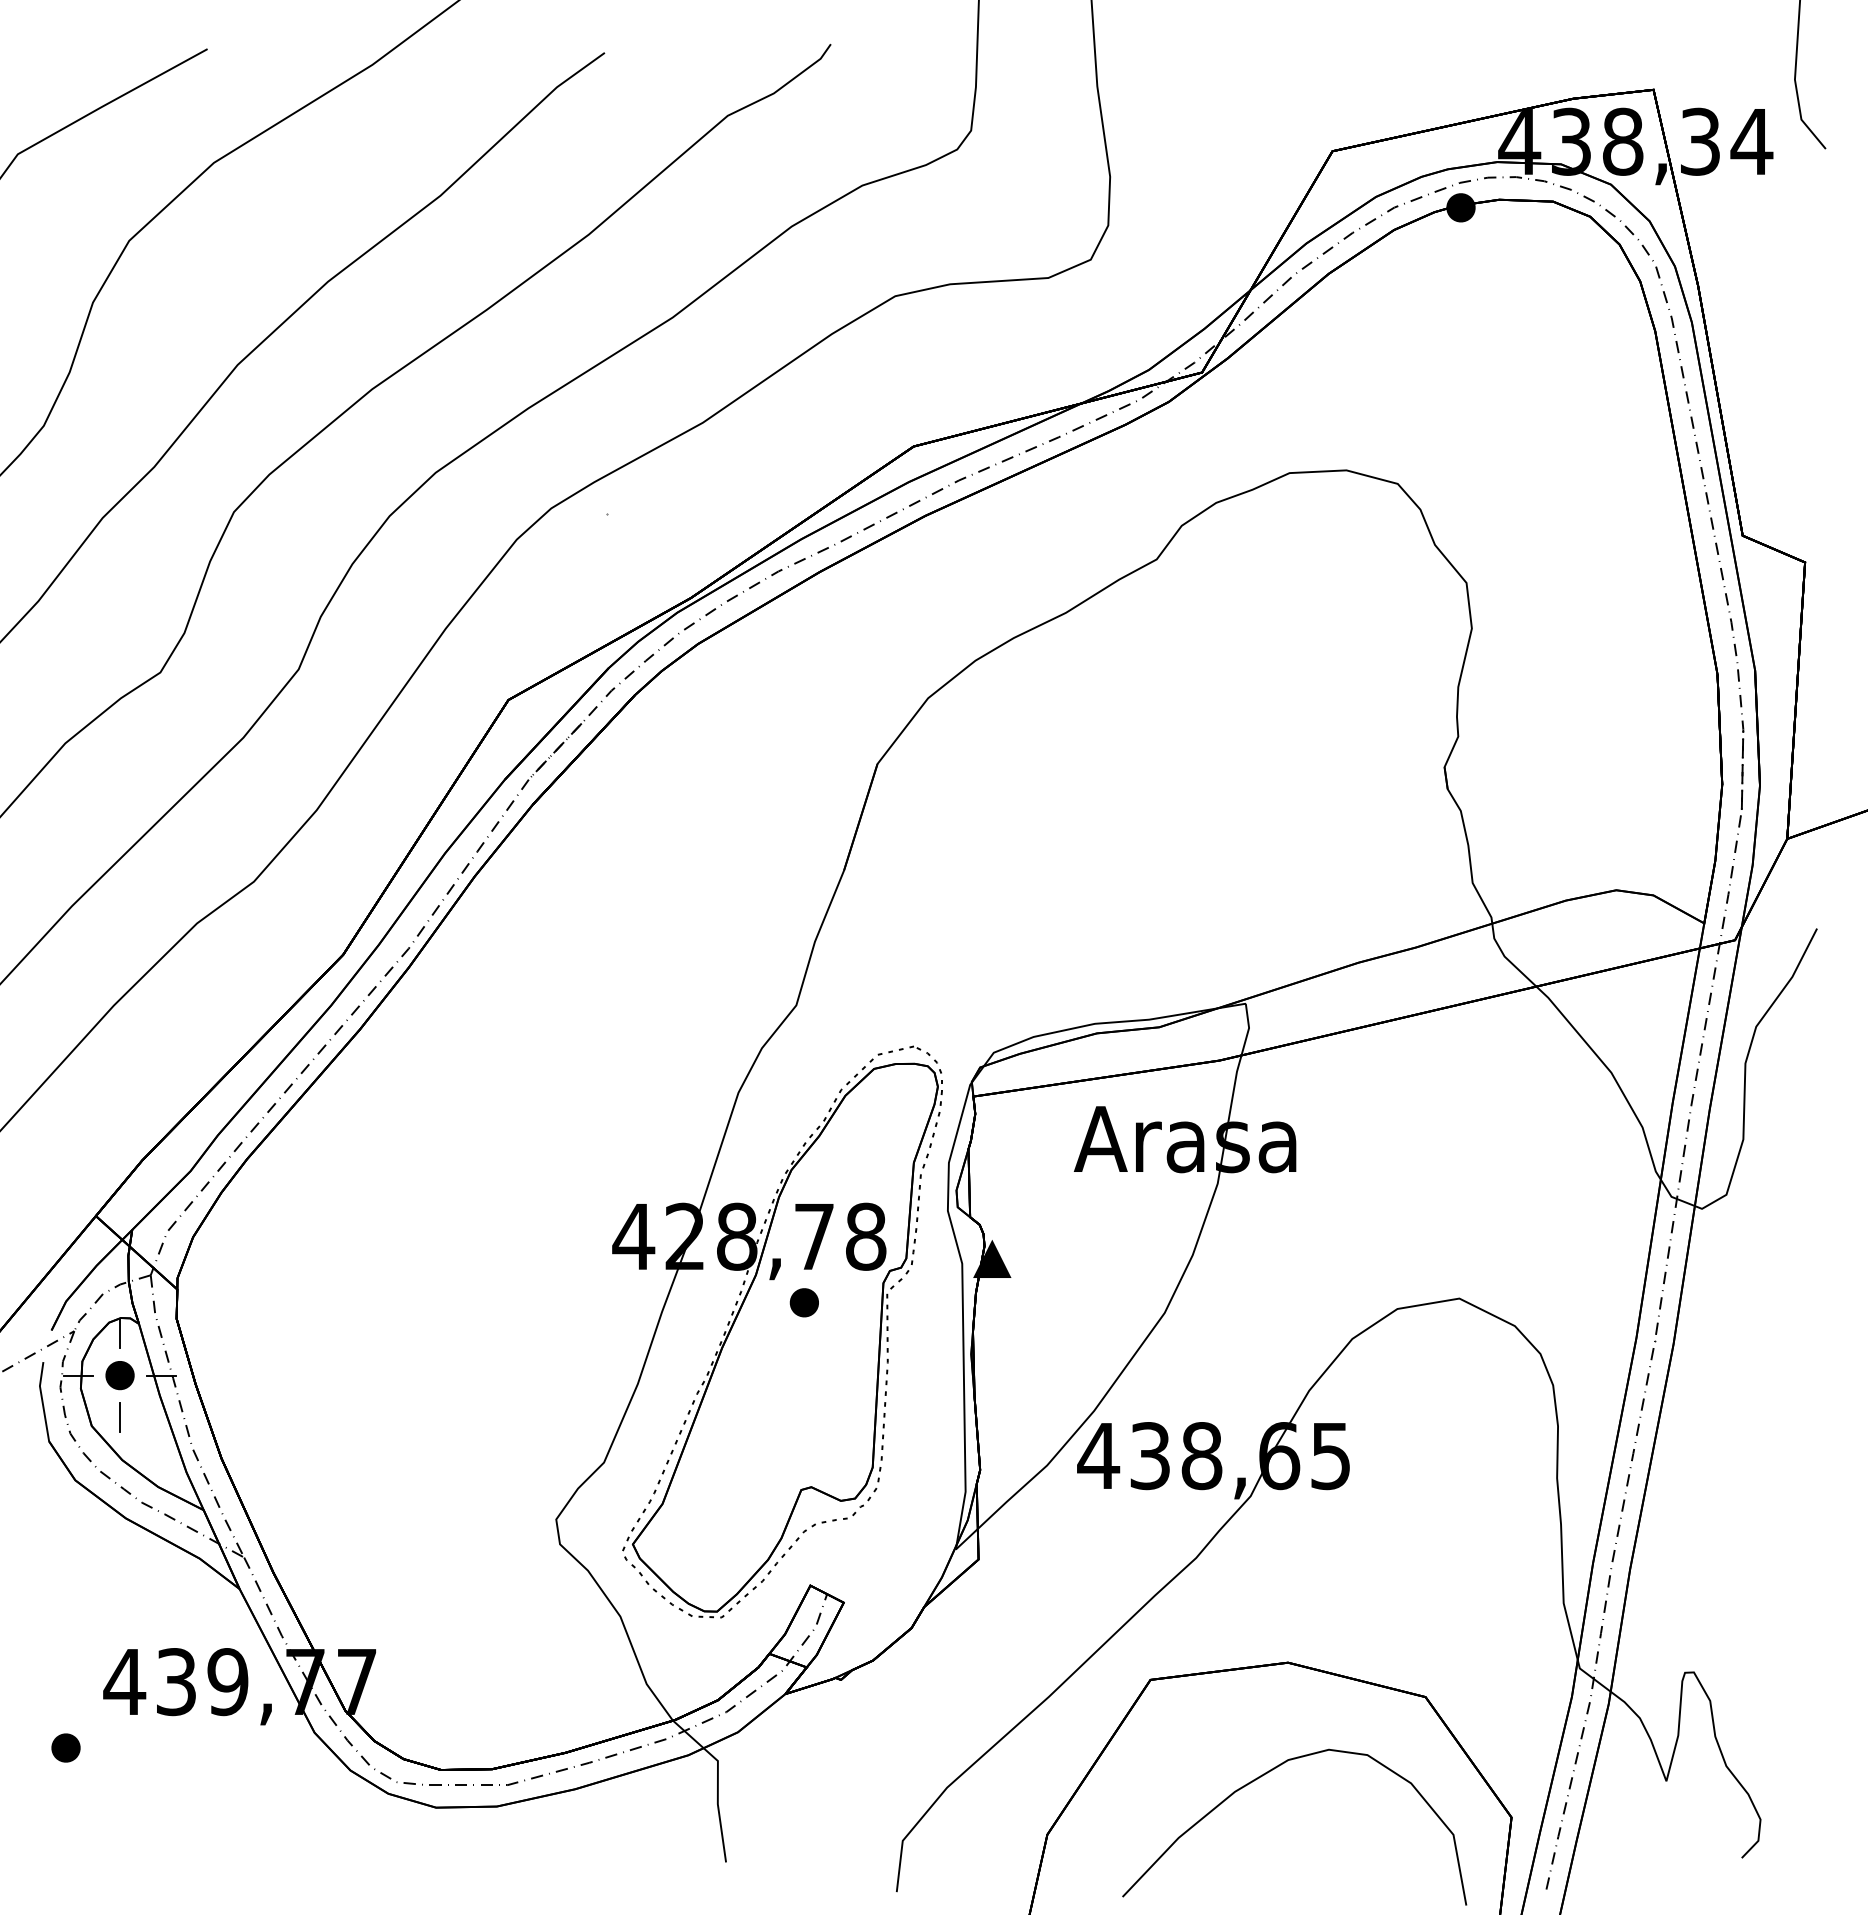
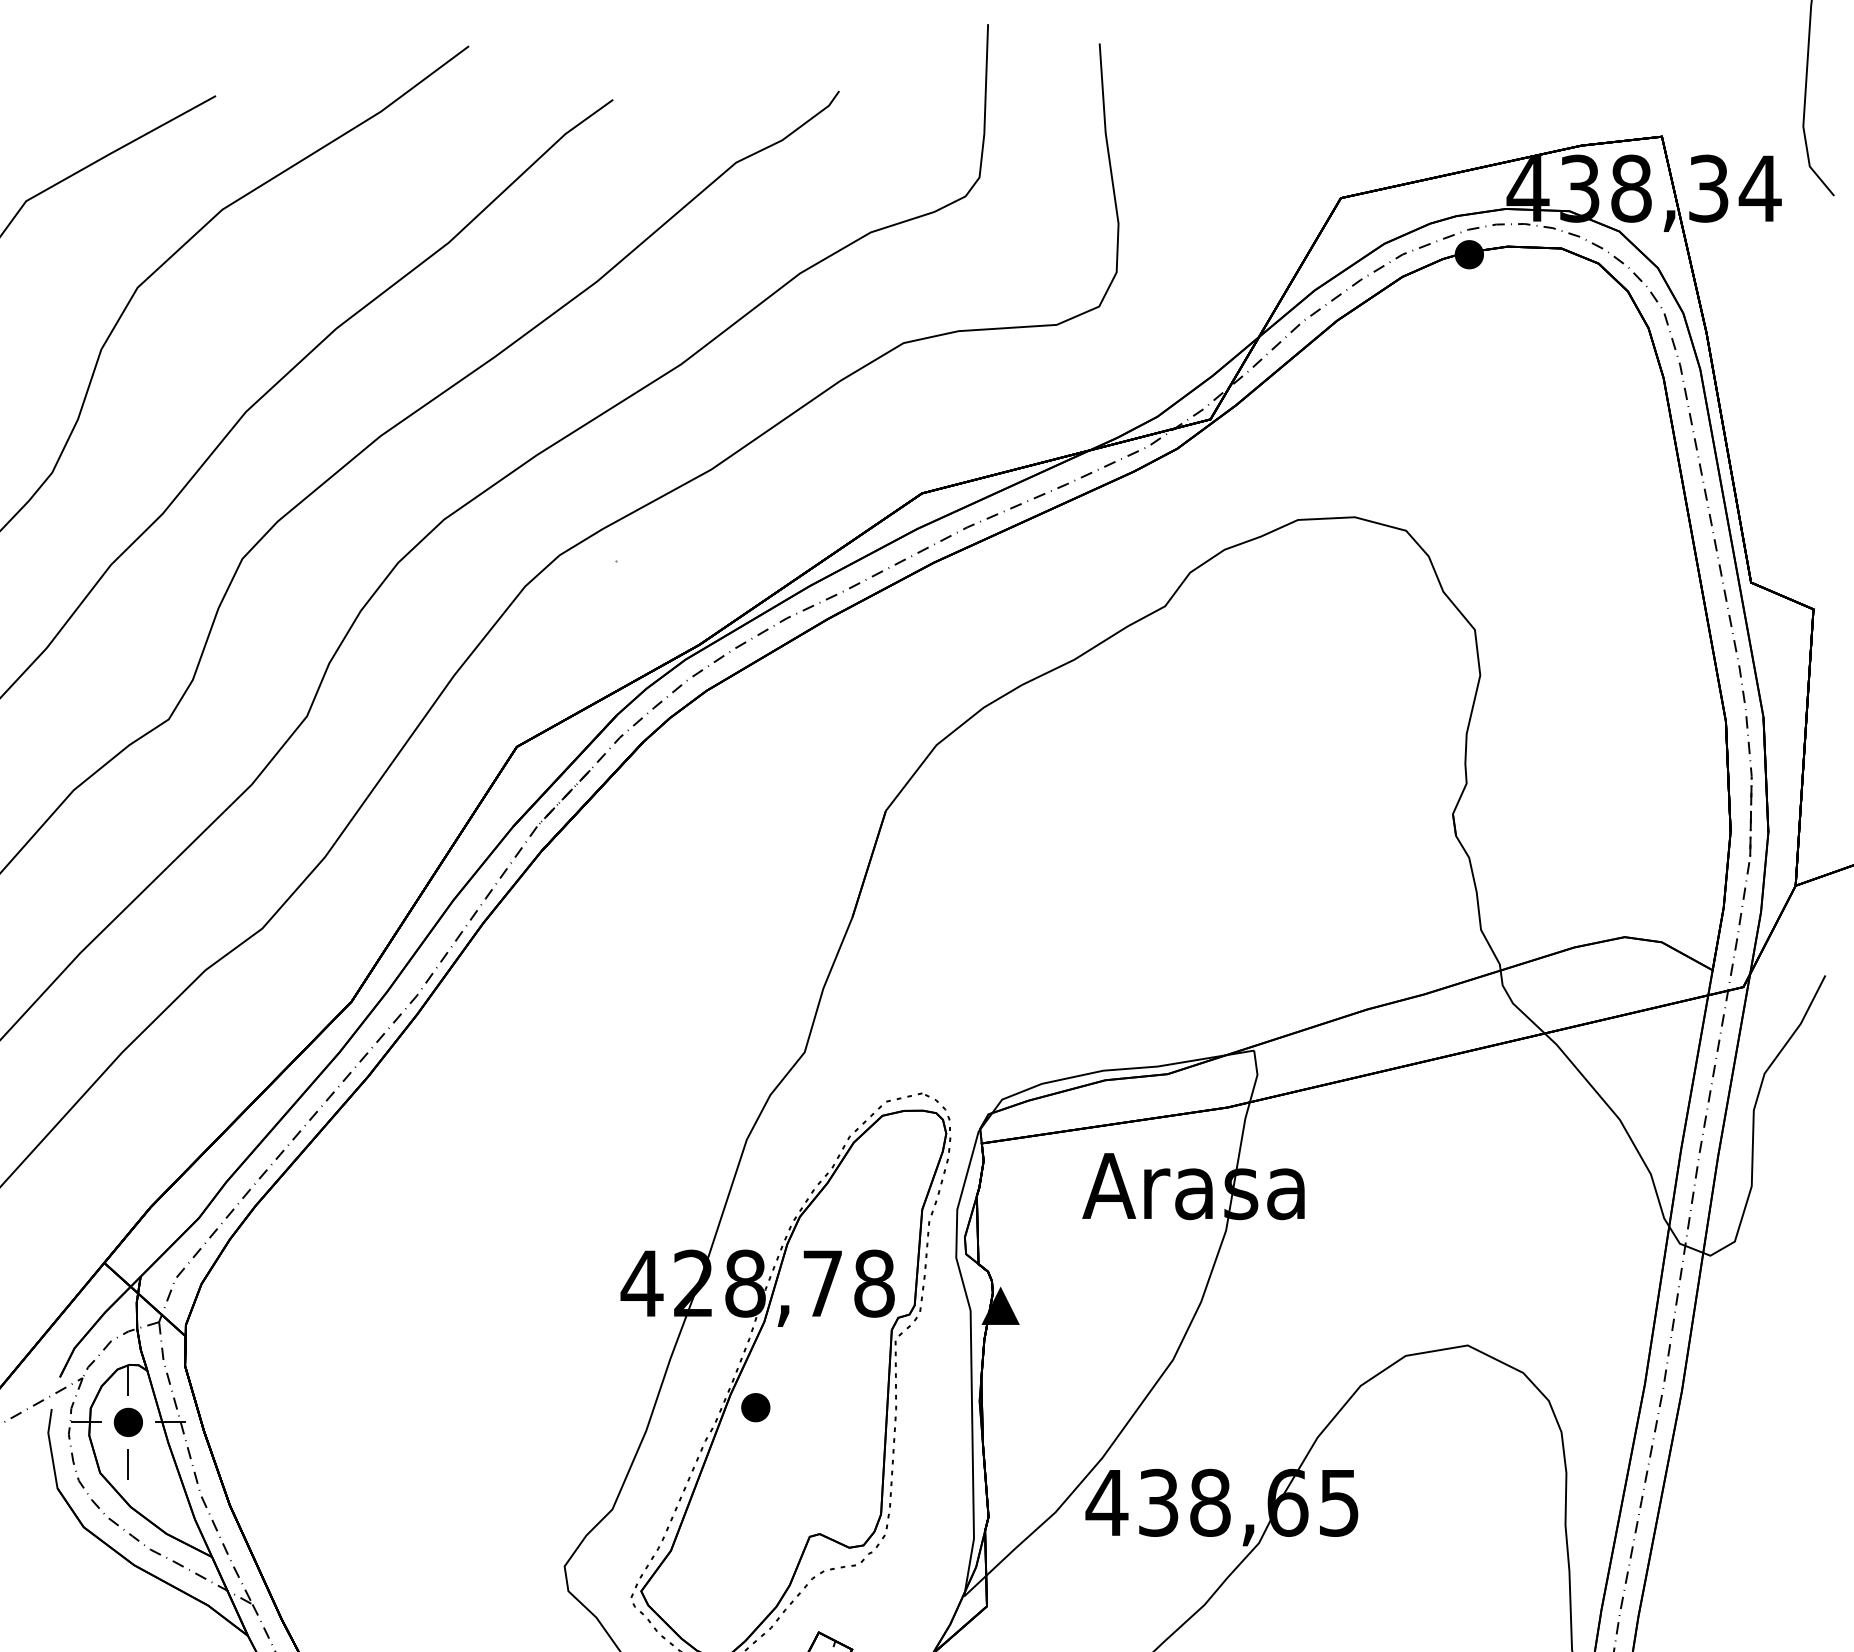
part: (803, 1302) -> (754, 1407), moved

